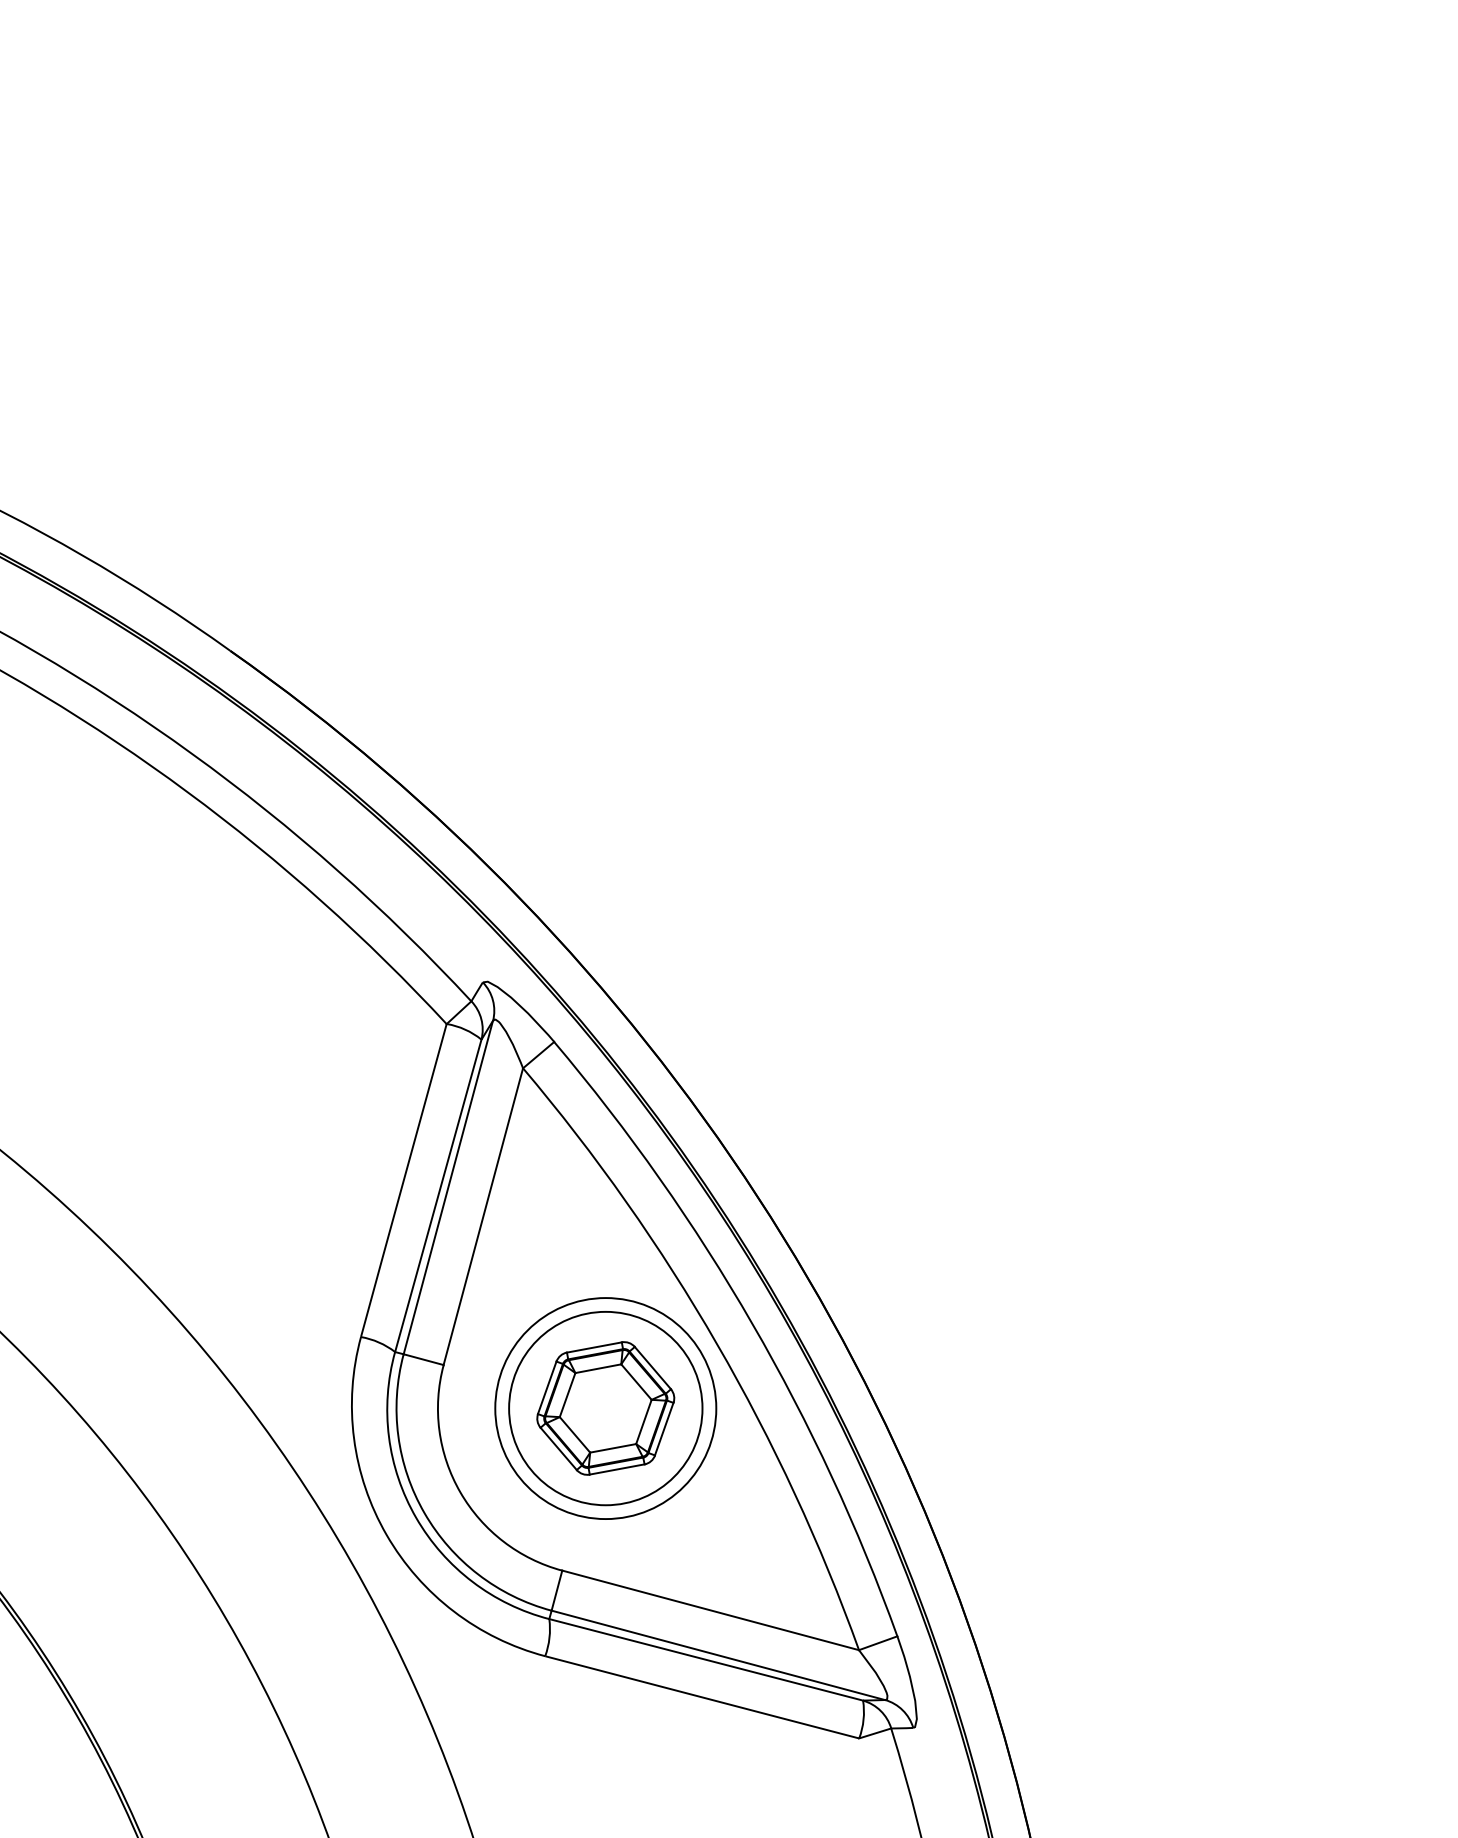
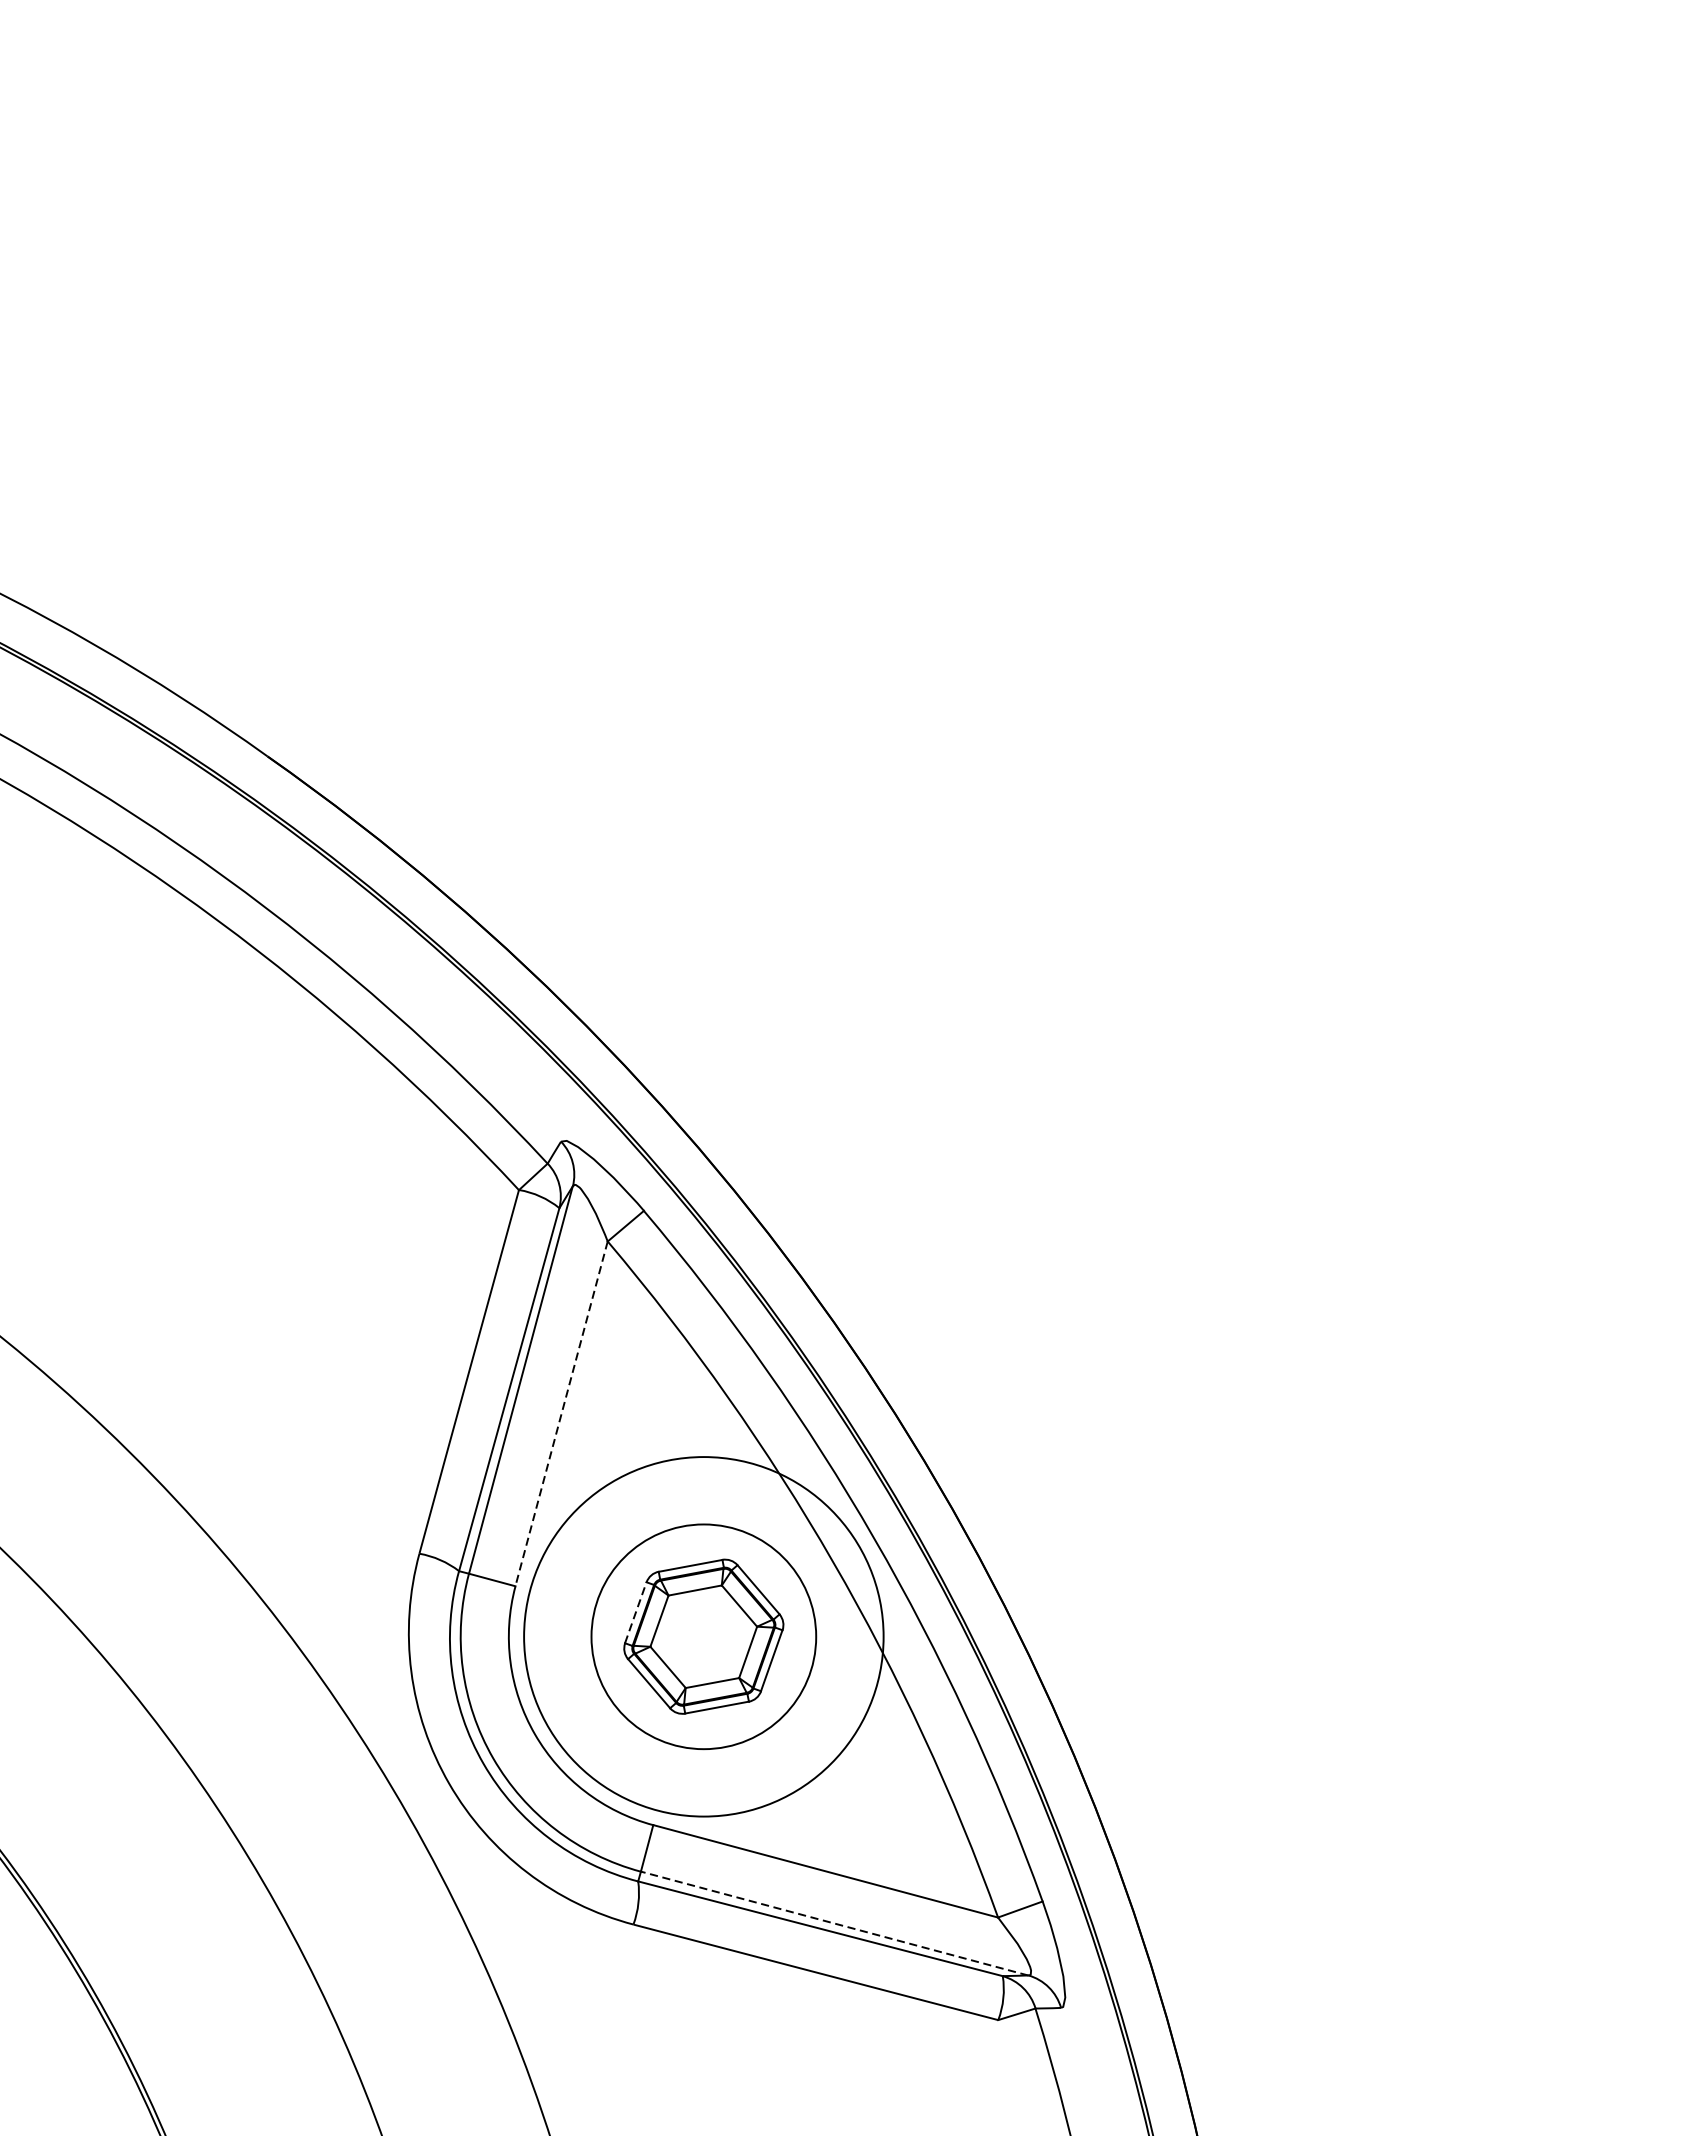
line: (483, 1216) -> (561, 1413), solid -> dashed
line: (547, 1387) -> (636, 1612), solid -> dashed
circle: (605, 1408) -> (703, 1636), size x1.4
line: (718, 1655) -> (834, 1923), solid -> dashed

